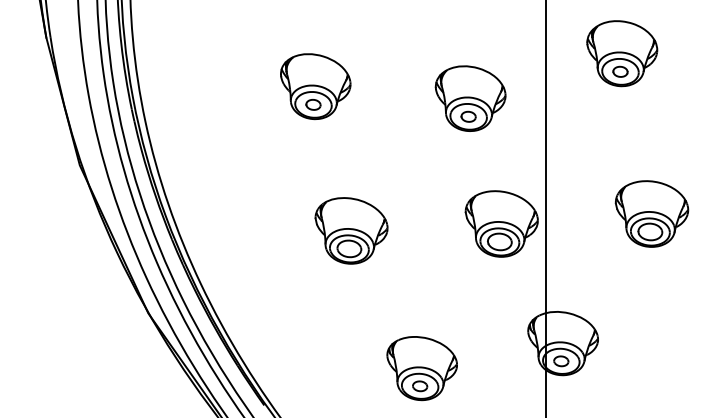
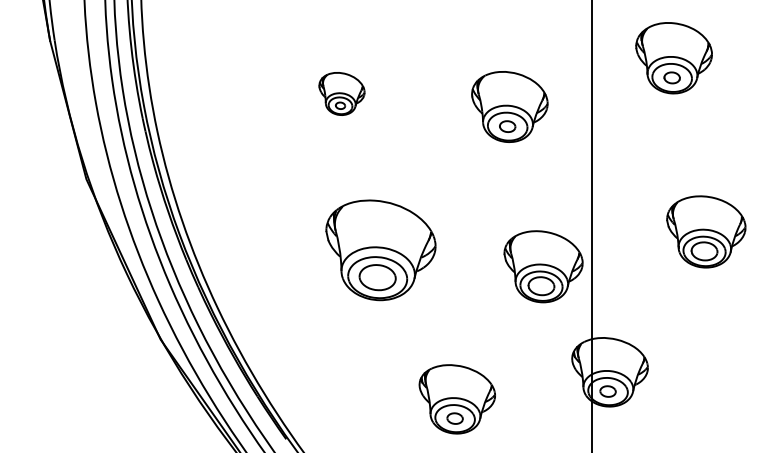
part: (315, 86) -> (341, 93), size x0.6
part: (501, 223) -> (543, 266), moved
part: (351, 230) -> (380, 249), size x1.4

